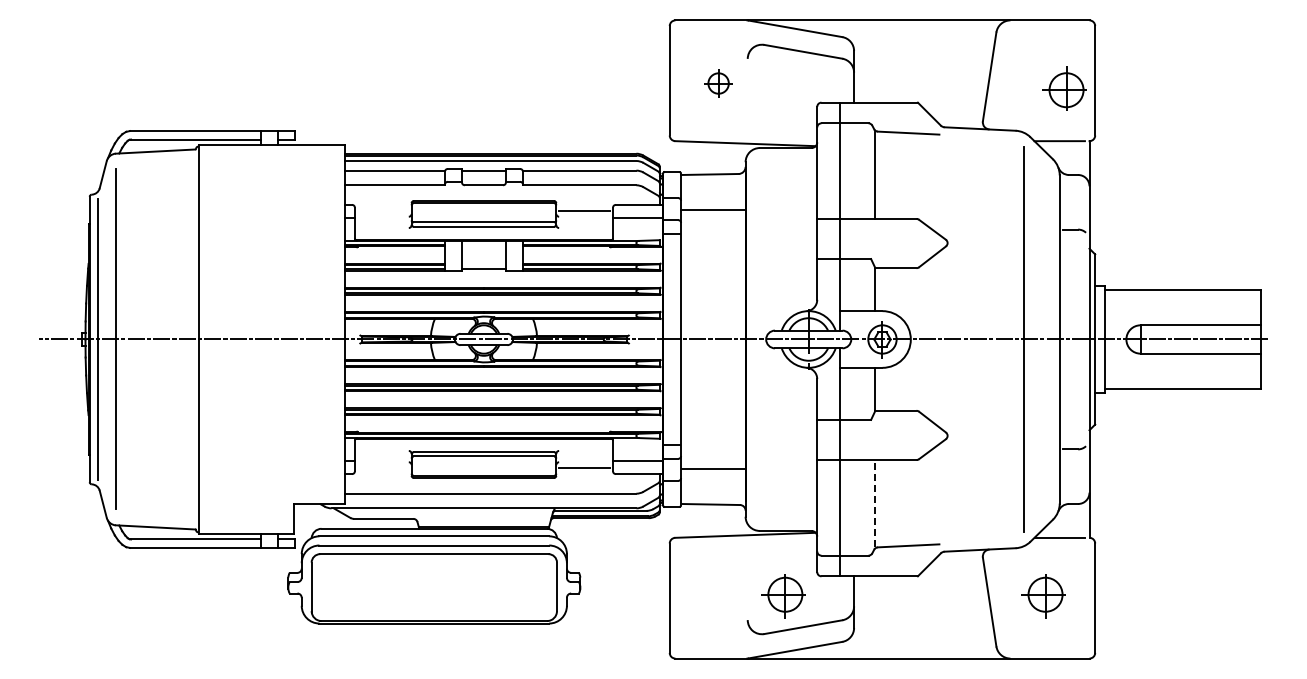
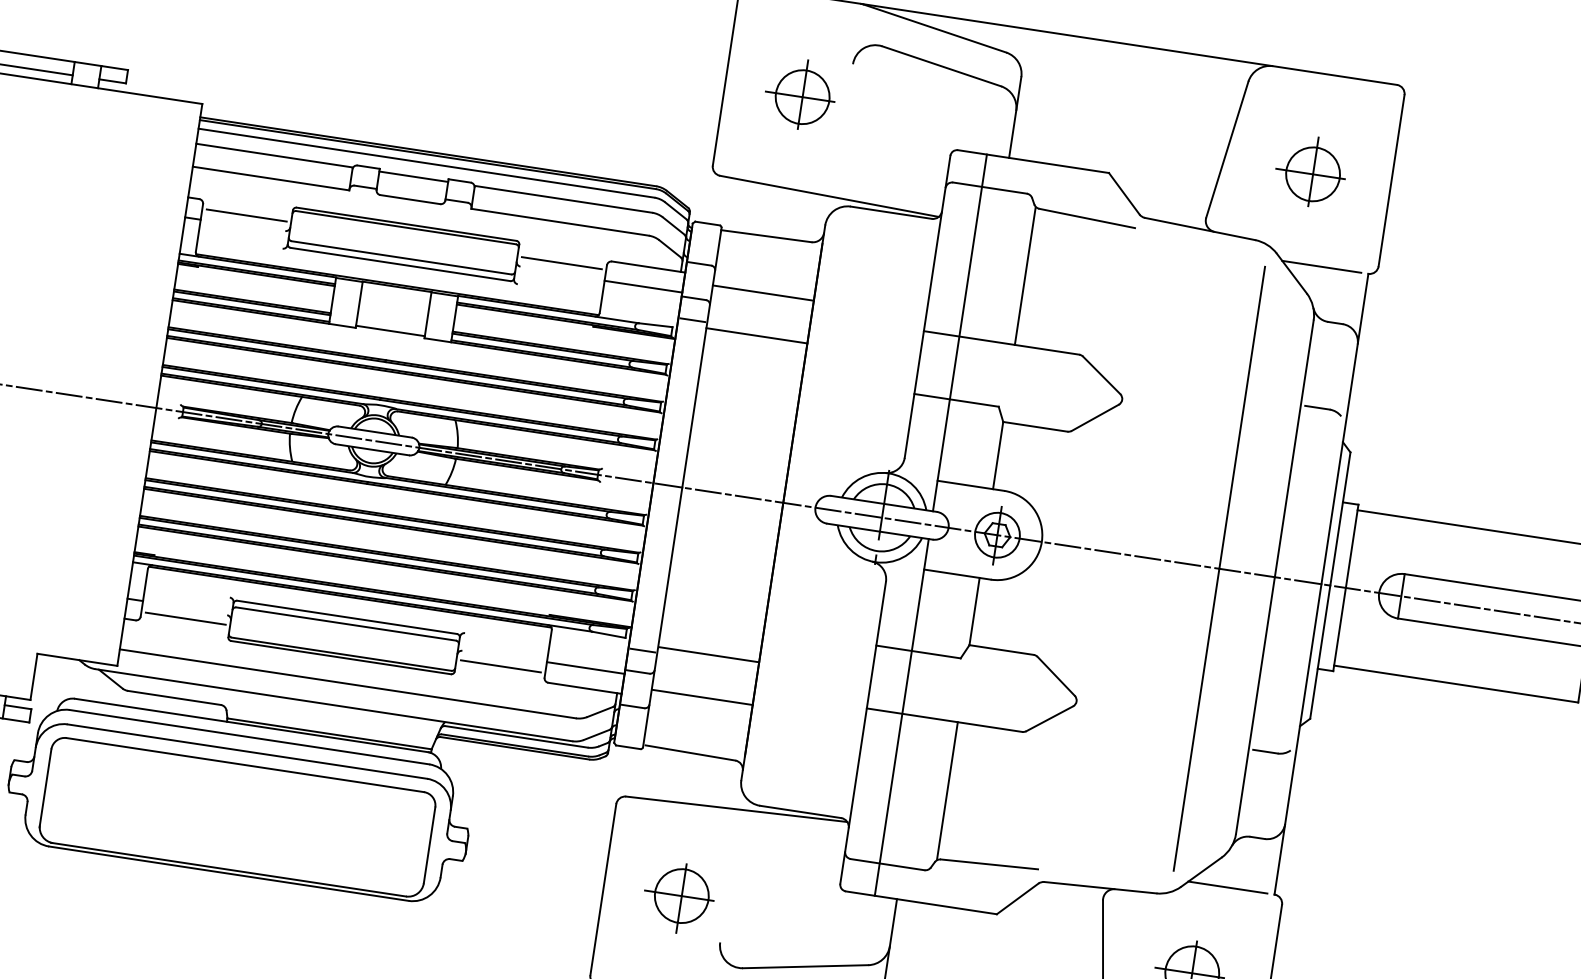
part: (717, 82) -> (800, 94), size x1.67
part: (1064, 88) -> (1310, 171), moved
line: (382, 210) -> (245, 215), added
line: (713, 237) -> (757, 335), added
line: (713, 441) -> (708, 654), added
line: (382, 468) -> (184, 618), added
line: (875, 503) -> (947, 790), dashed -> solid
part: (783, 596) -> (678, 898), moved

